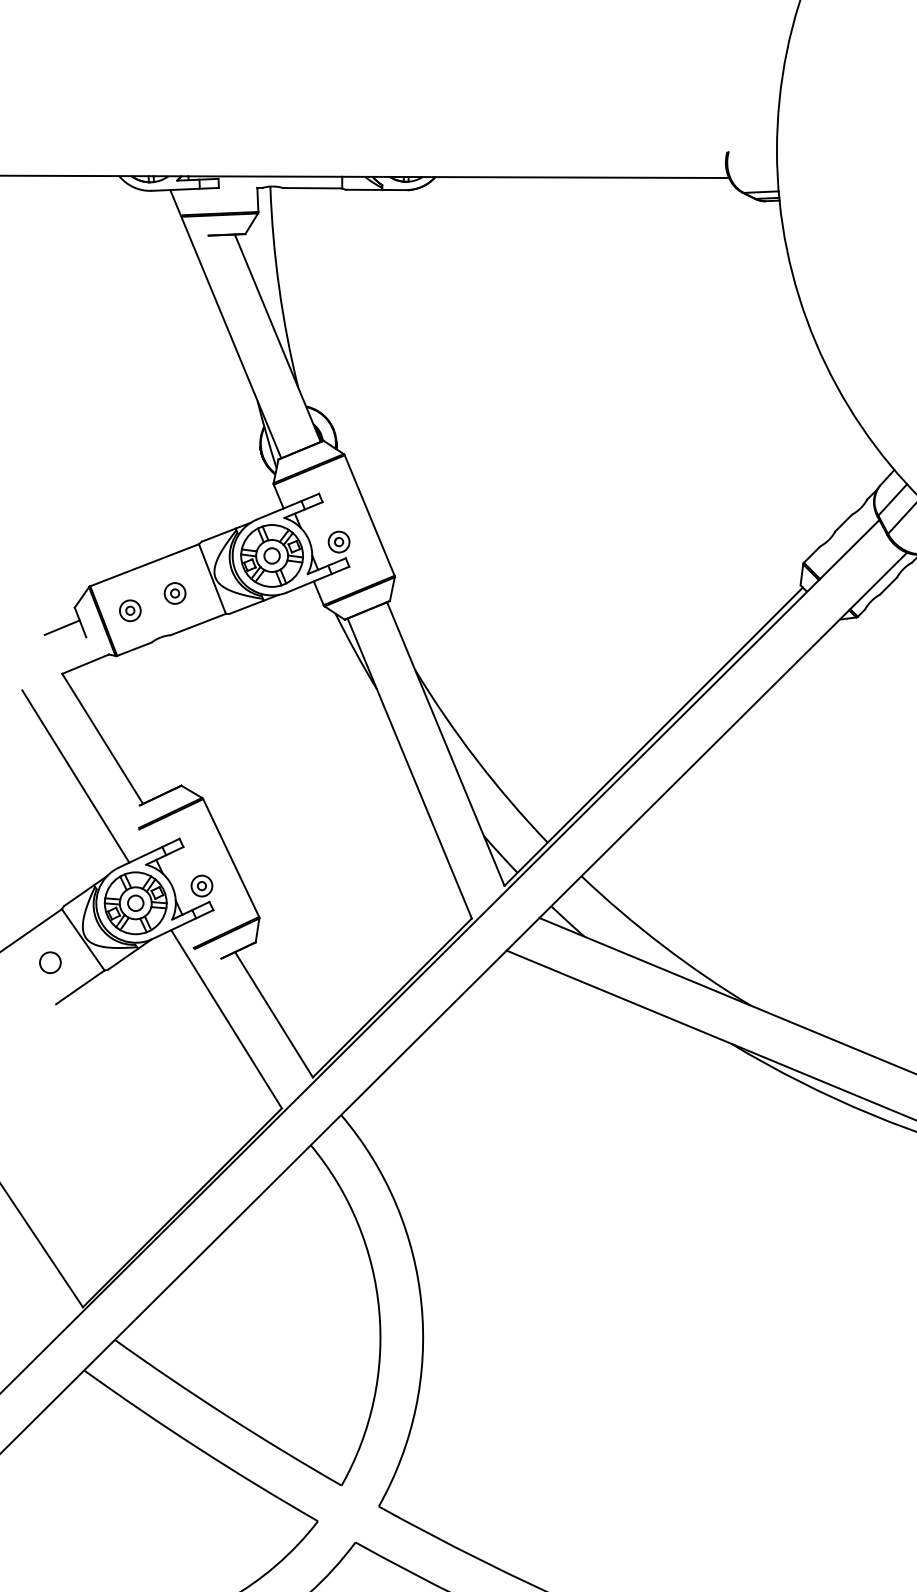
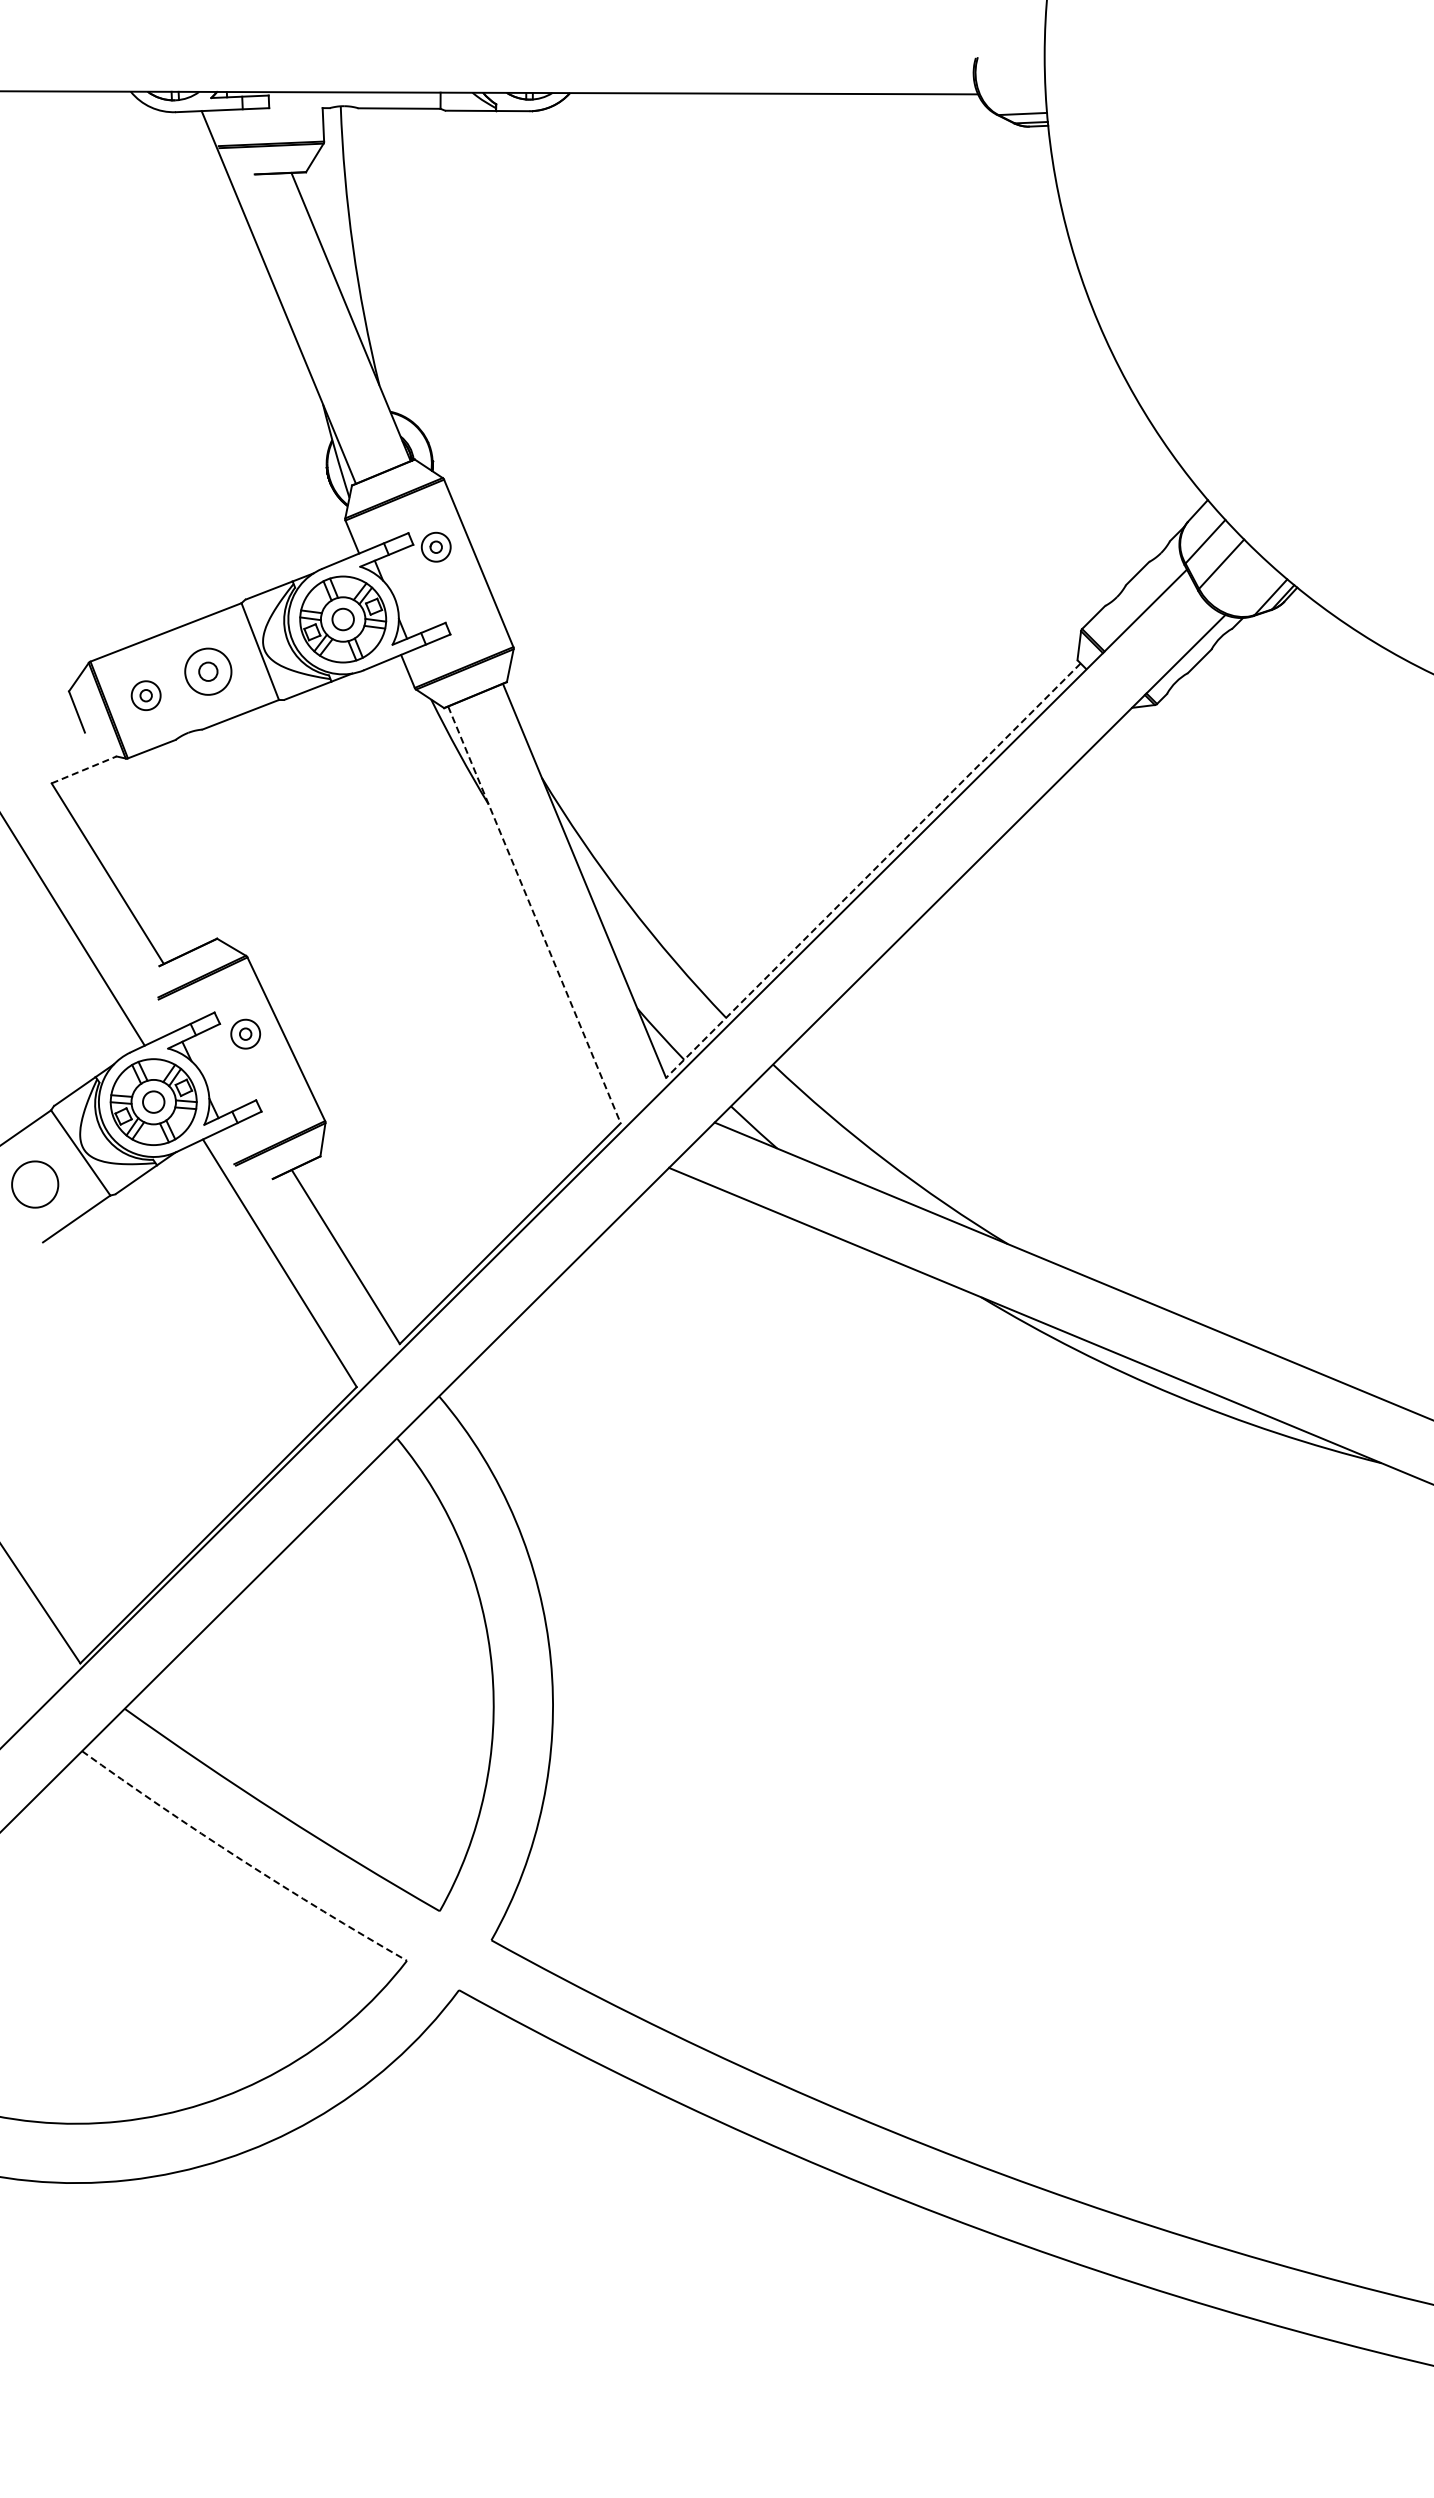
part: (338, 541) -> (435, 546), moved
part: (175, 593) -> (208, 671), size x1.6
line: (62, 627) -> (51, 719), removed
line: (85, 663) -> (84, 769), solid -> dashed
line: (653, 737) -> (873, 871), solid -> dashed
line: (409, 768) -> (534, 914), solid -> dashed
part: (201, 885) -> (245, 1033), moved
part: (49, 962) -> (34, 1184), size x1.6
arc: (198, 1449) -> (241, 1860), solid -> dashed

